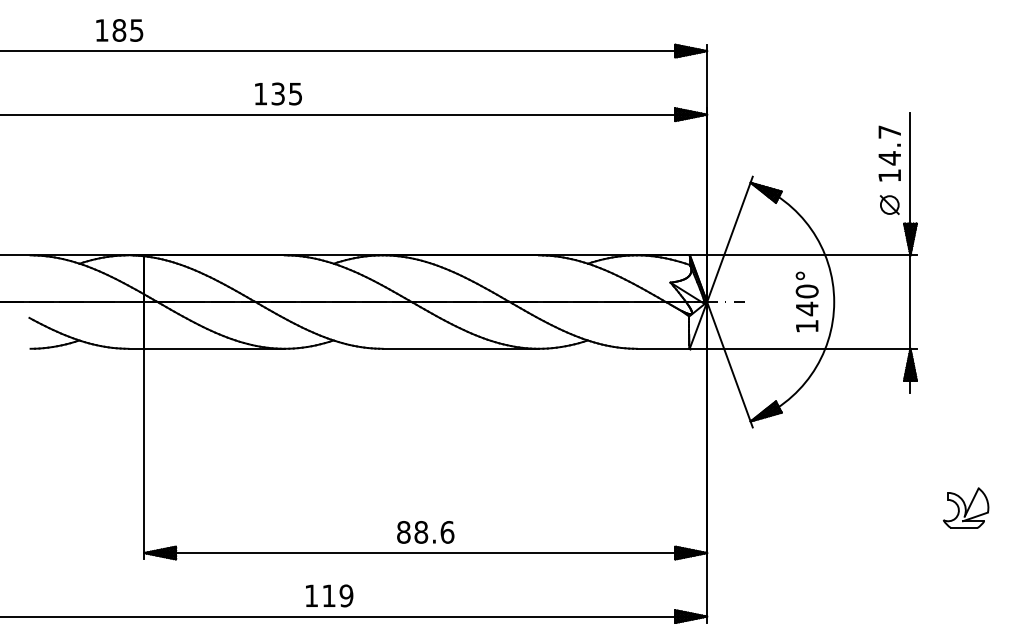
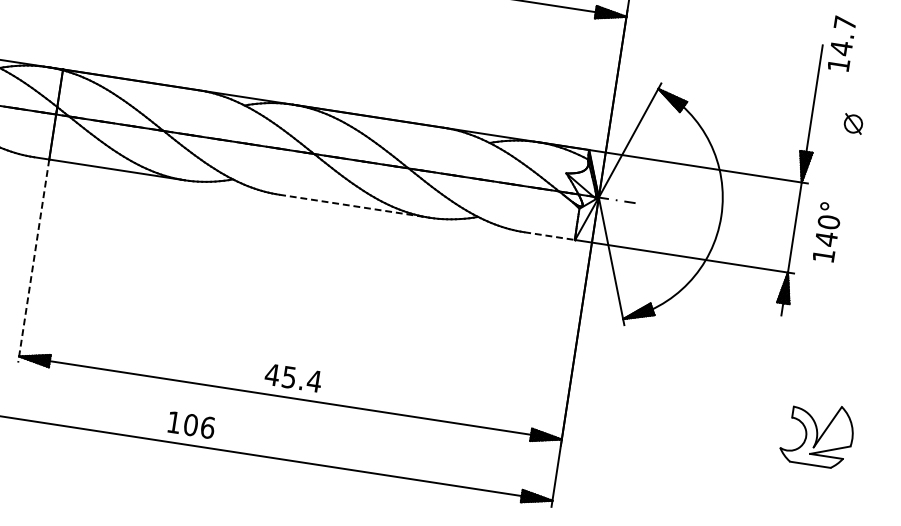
text: (889, 153) -> (841, 43), moved
part: (889, 204) -> (853, 123), moved
text: (806, 301) -> (826, 231), moved
line: (461, 348) -> (355, 206), solid -> dashed
line: (663, 348) -> (549, 235), solid -> dashed
line: (144, 454) -> (33, 261), solid -> dashed
part: (966, 507) -> (818, 433), size x1.6
text: (425, 532) -> (293, 378), 88.6 -> 45.4
text: (337, 595) -> (199, 425), 119 -> 106

